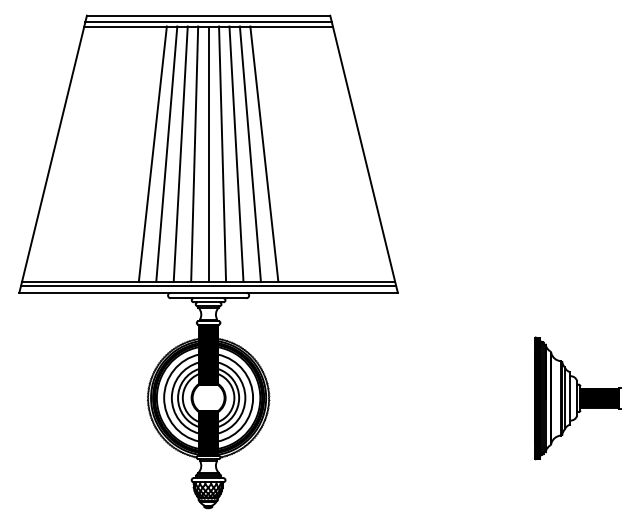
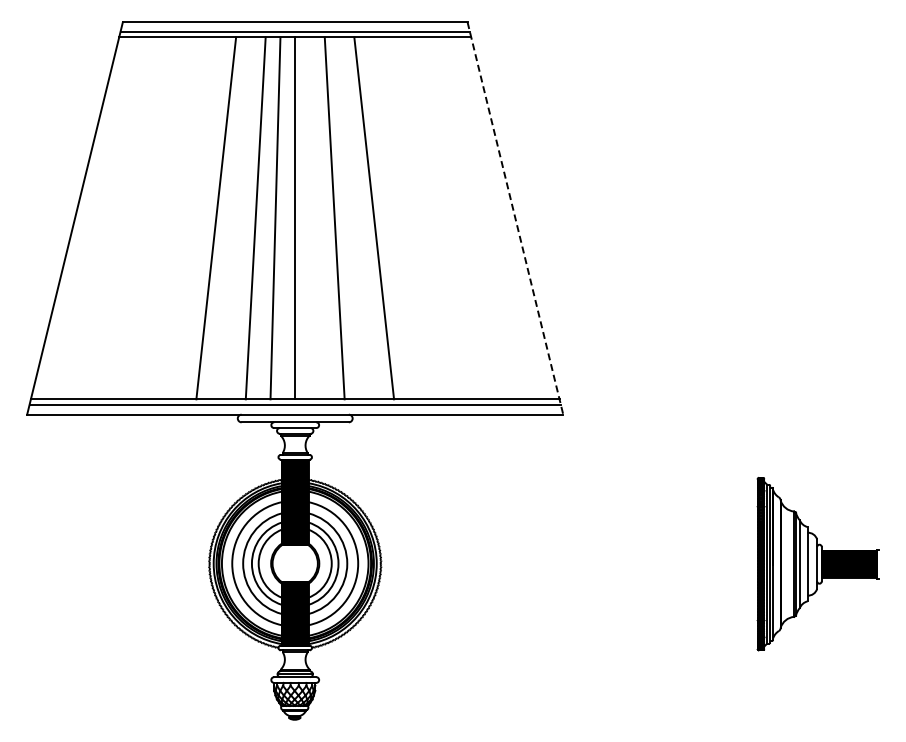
line: (166, 154) -> (235, 218), removed
line: (222, 154) -> (314, 218), removed
line: (250, 154) -> (354, 218), removed
line: (364, 154) -> (515, 218), solid -> dashed

